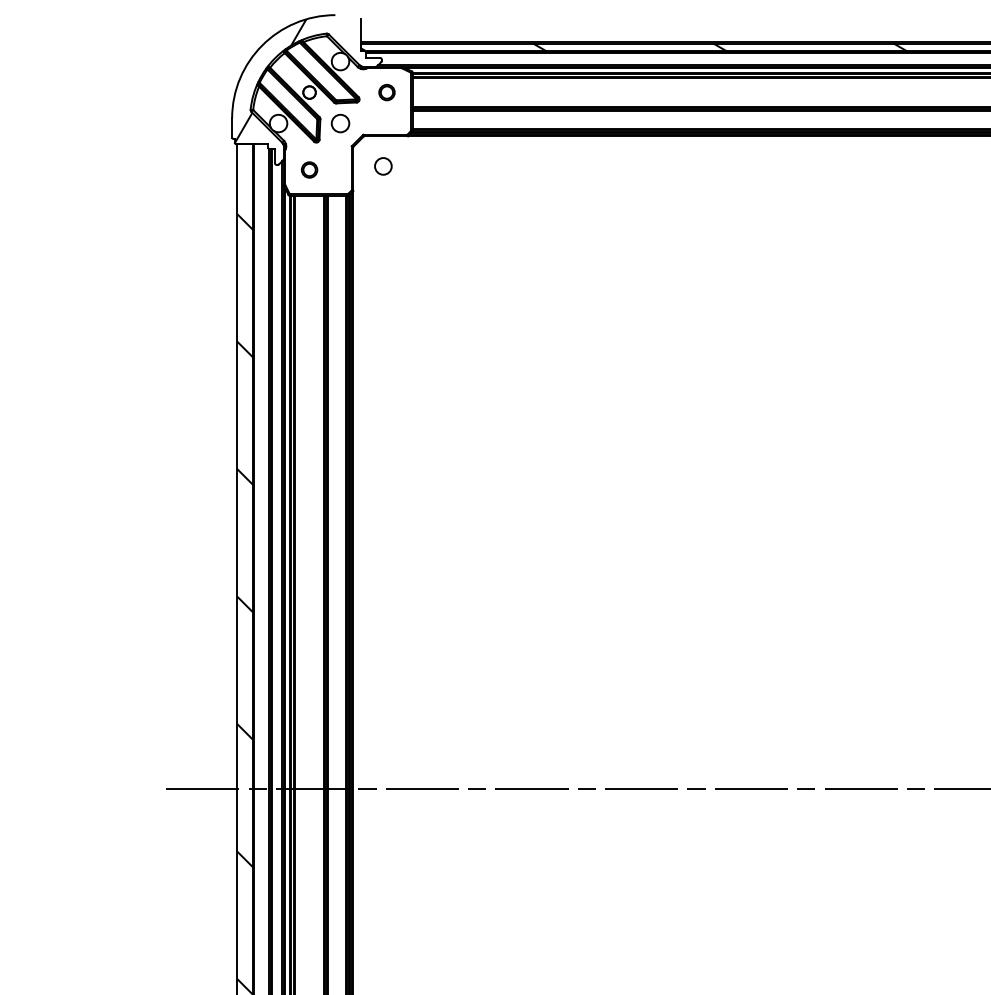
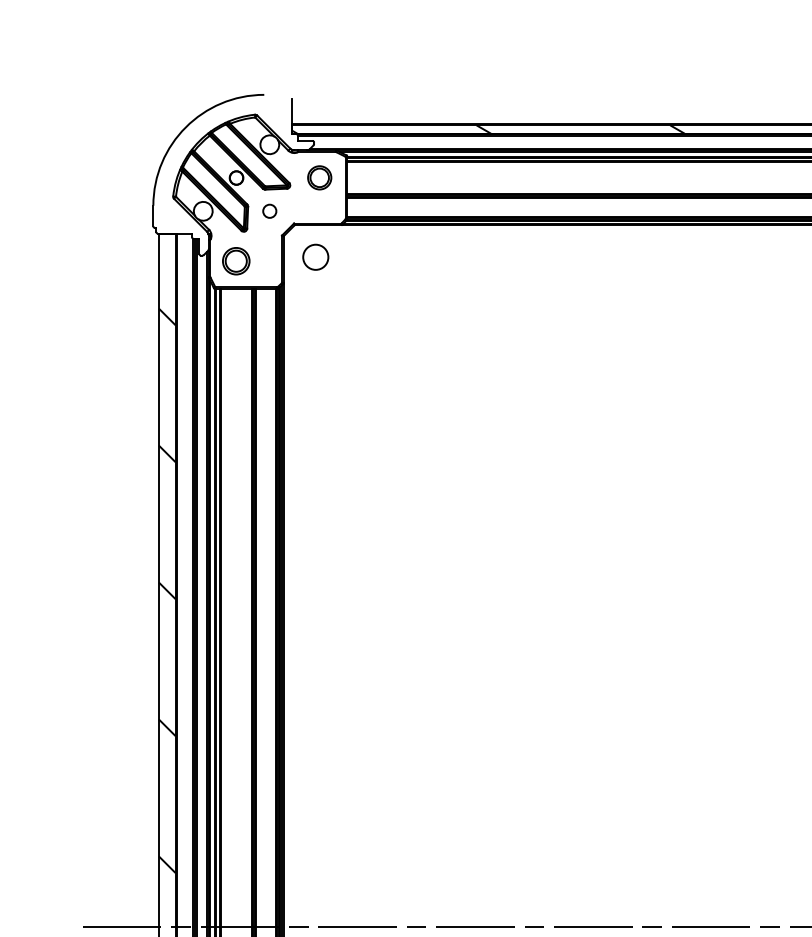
hatch: (270, 81) -> (194, 166), removed
part: (386, 92) -> (319, 177), size x1.4
circle: (340, 123) -> (269, 211), size x0.7
circle: (383, 166) -> (315, 257), size x1.4
part: (309, 169) -> (236, 260), size x1.6

